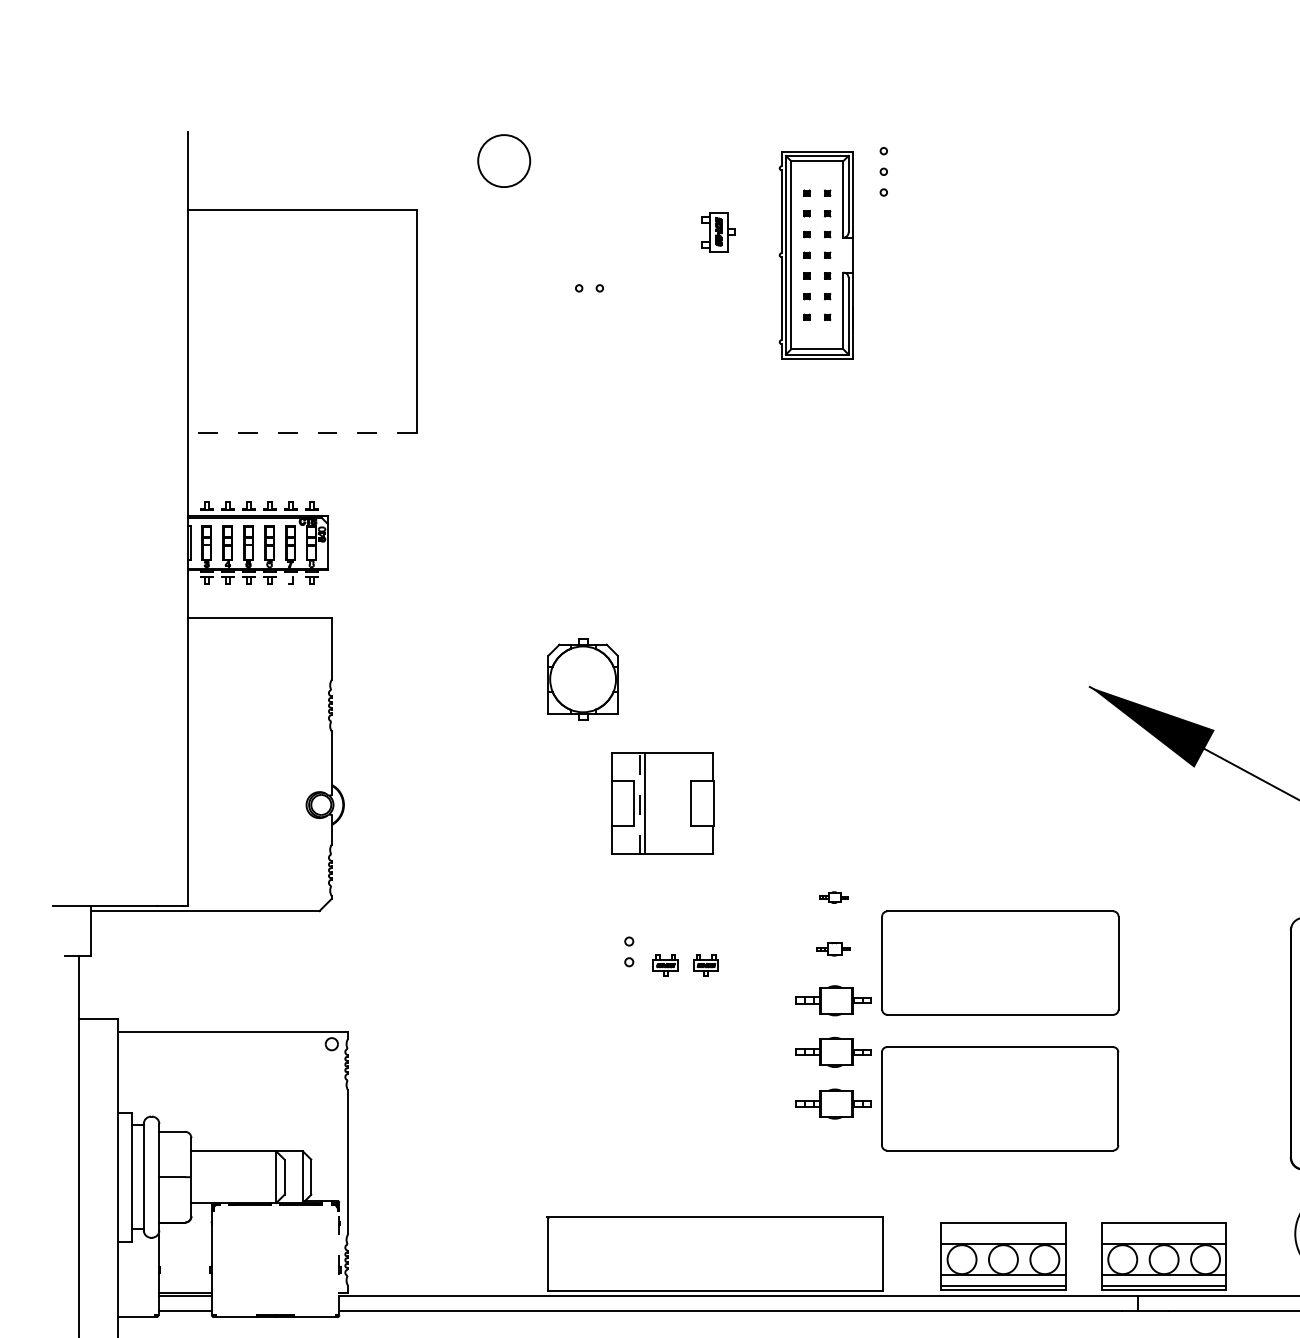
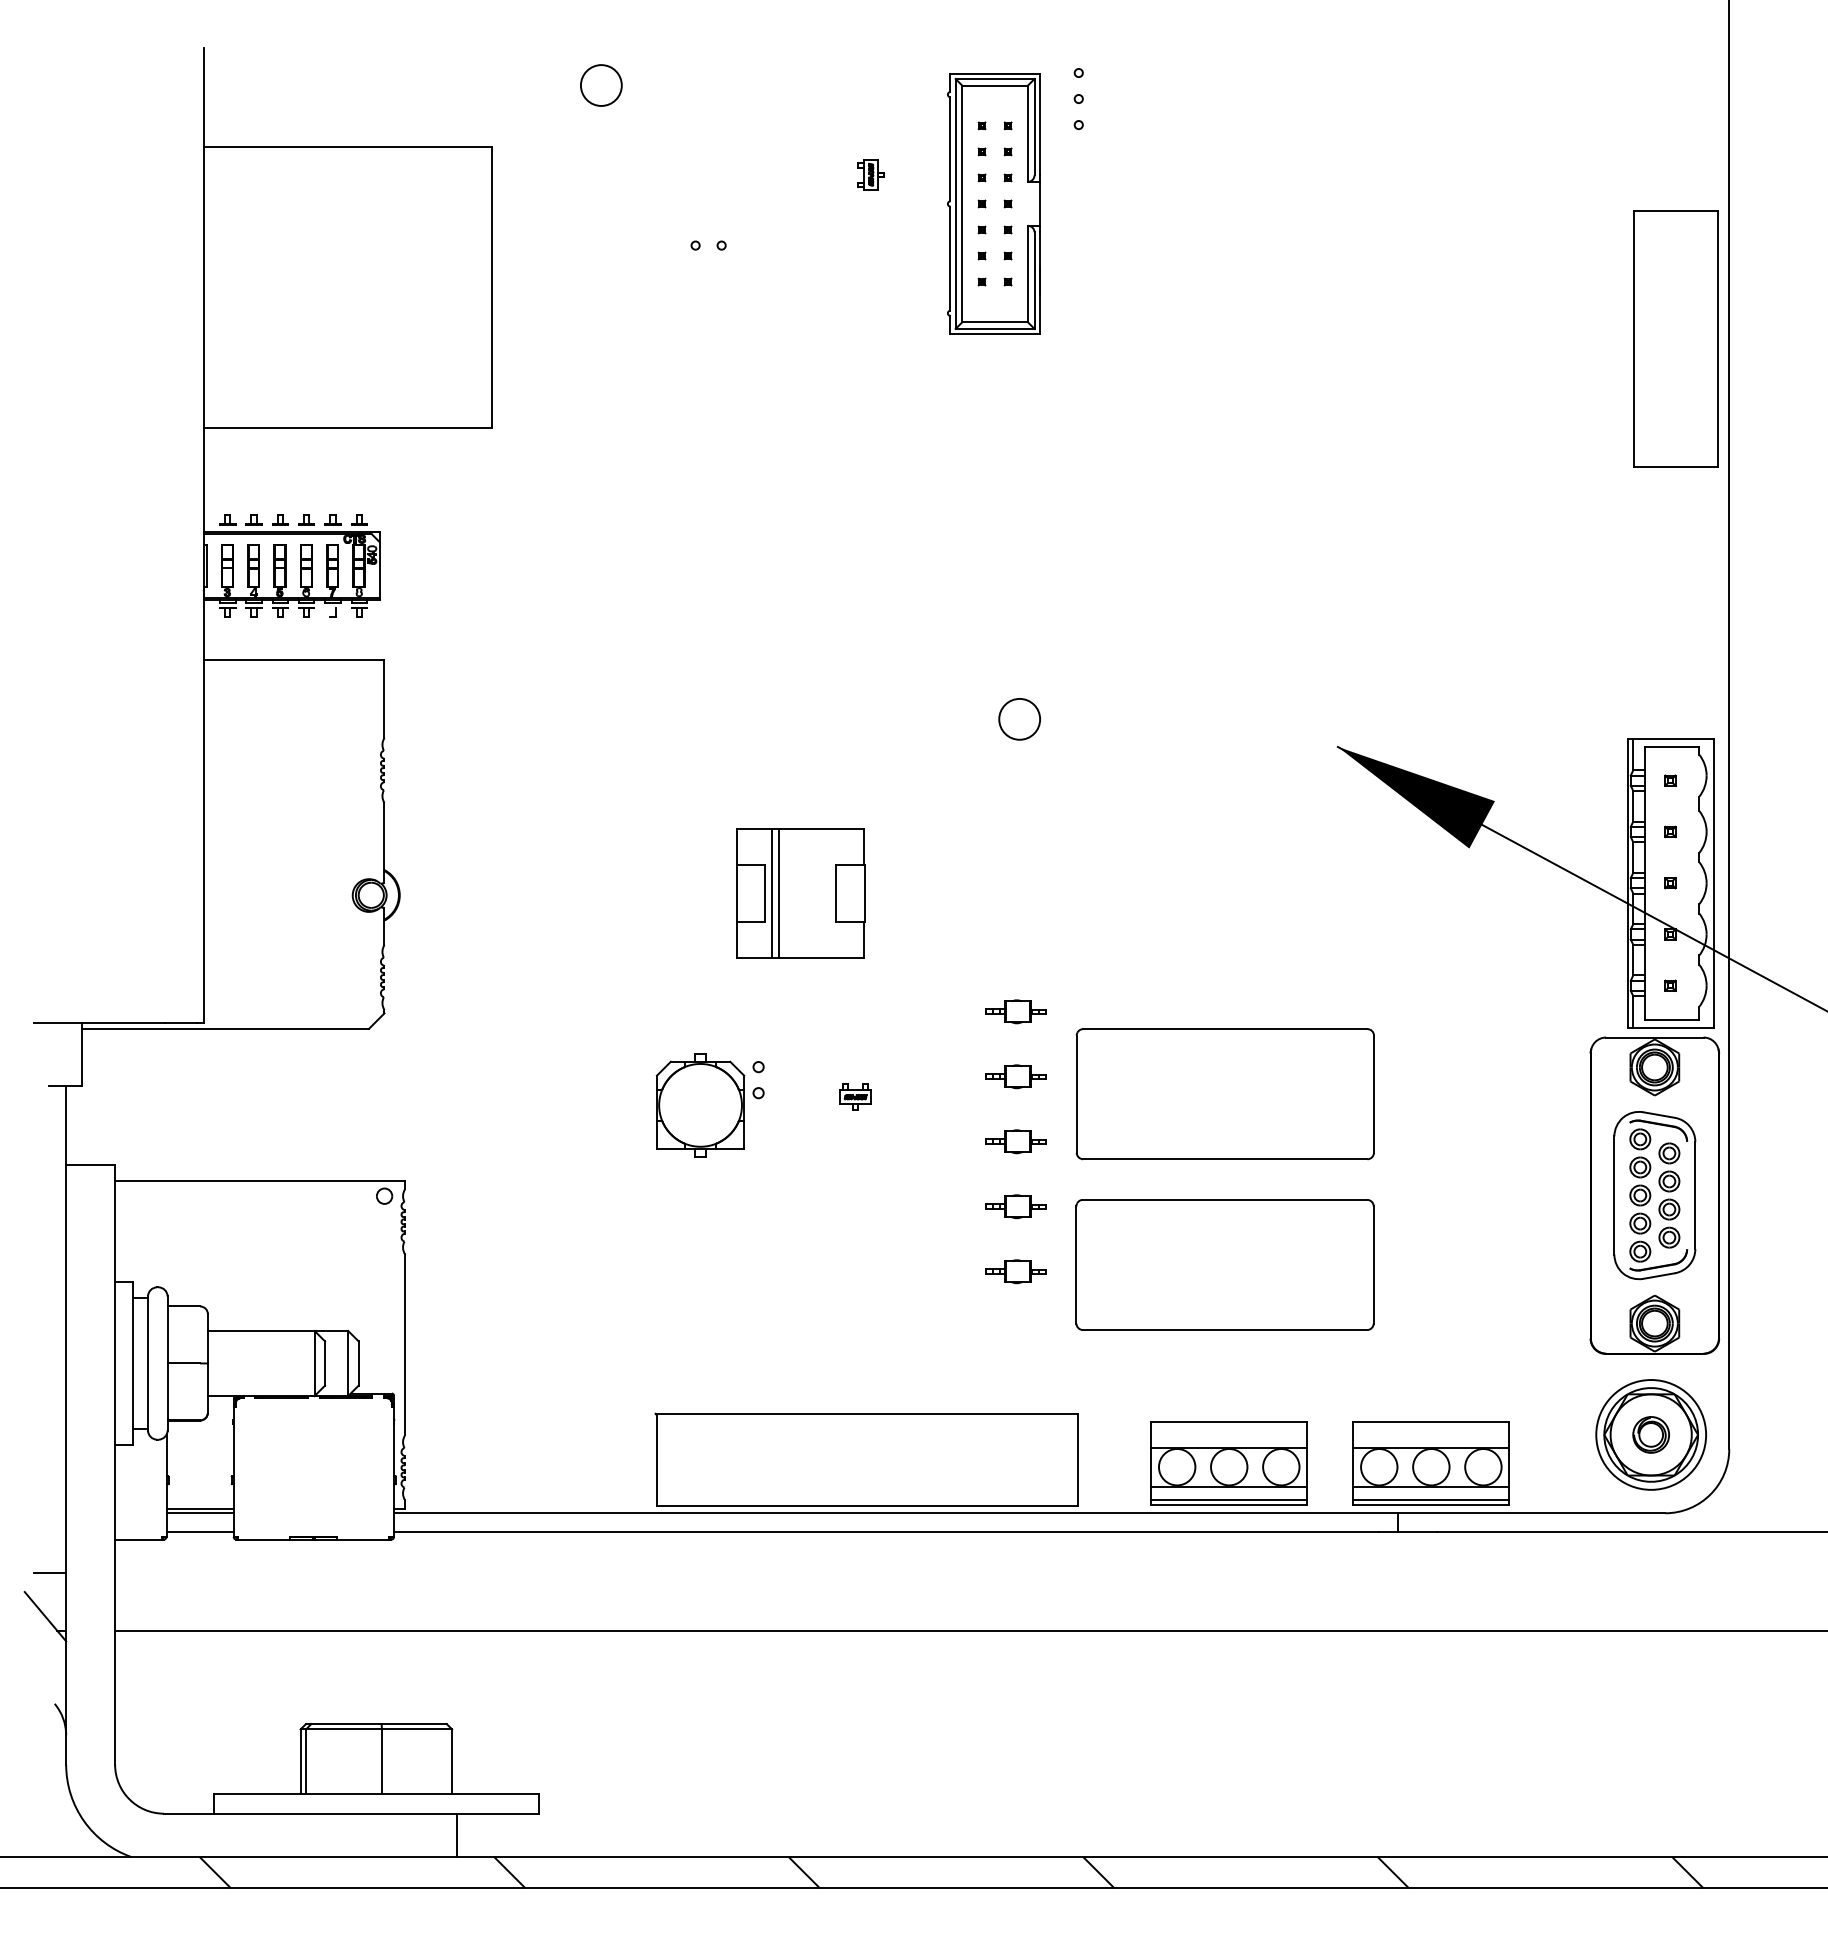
circle: (504, 161) -> (601, 85), size x0.62
part: (718, 231) -> (870, 174), size x0.62
line: (302, 432) -> (347, 427), dashed -> solid
circle: (836, 665) -> (1019, 719), added
part: (583, 679) -> (700, 1105), moved
line: (639, 803) -> (771, 893), dashed -> solid
part: (833, 897) -> (1015, 1011), size x1.67
part: (833, 949) -> (1015, 1076), size x1.43
part: (665, 964) -> (804, 1096), removed
part: (833, 1000) -> (1015, 1141), size x0.62
part: (833, 1052) -> (1015, 1206), size x0.62
part: (833, 1104) -> (1015, 1271), size x0.62
line: (339, 1263) -> (394, 1471), dashed -> solid

